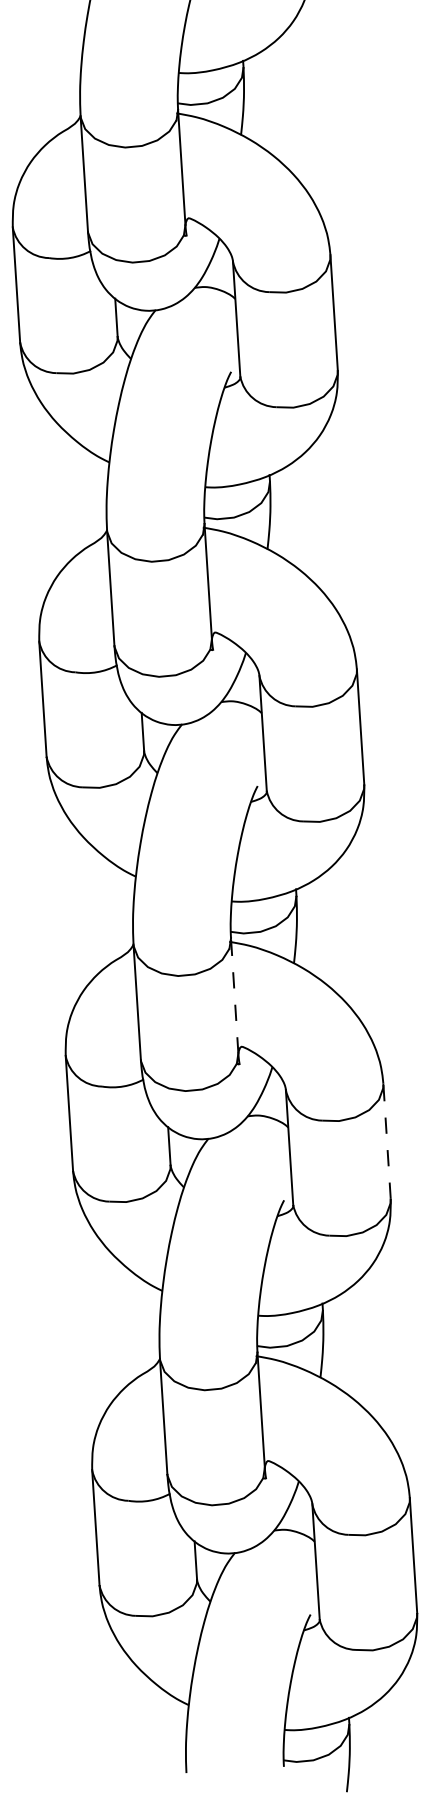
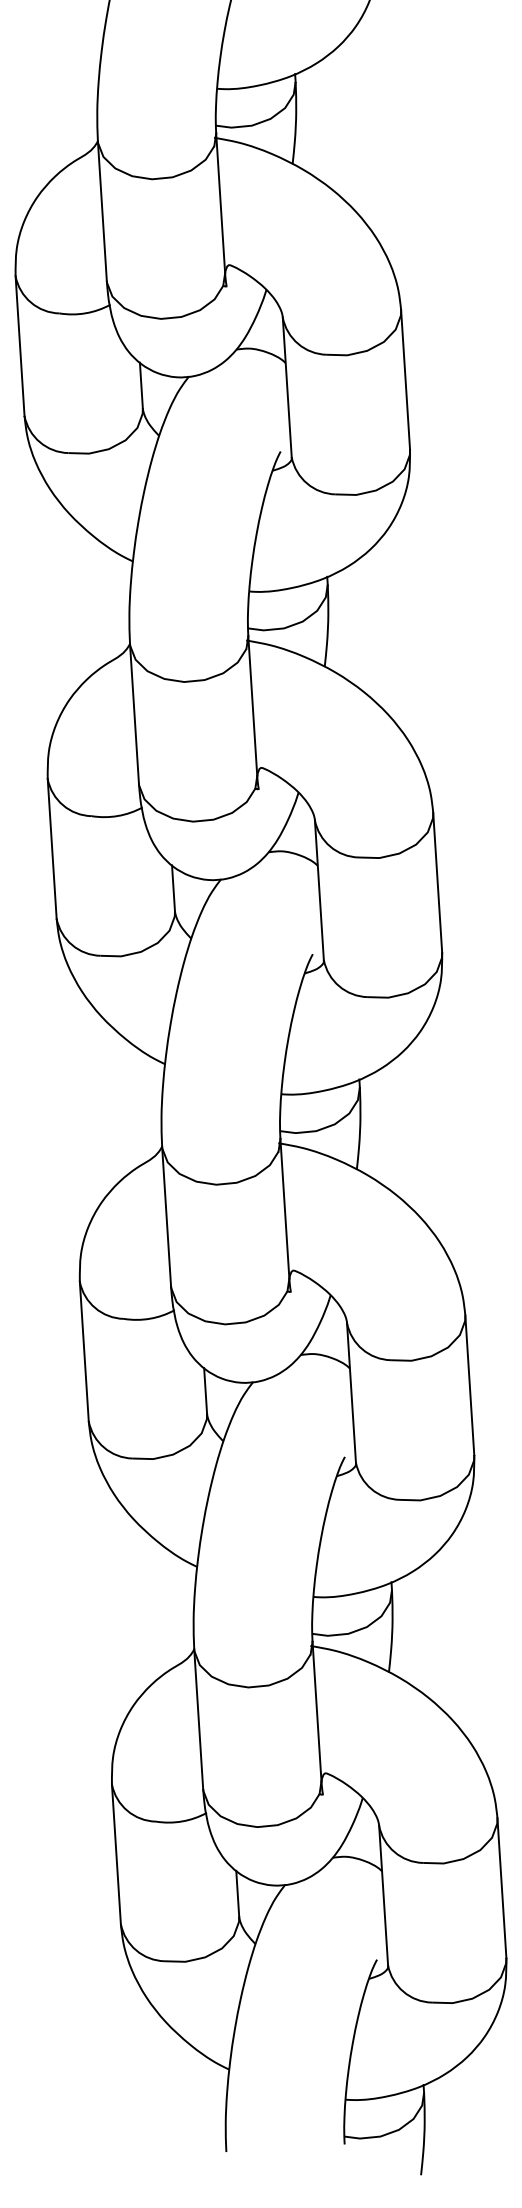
line: (234, 995) -> (284, 1208), dashed -> solid
line: (387, 1141) -> (470, 1385), dashed -> solid

